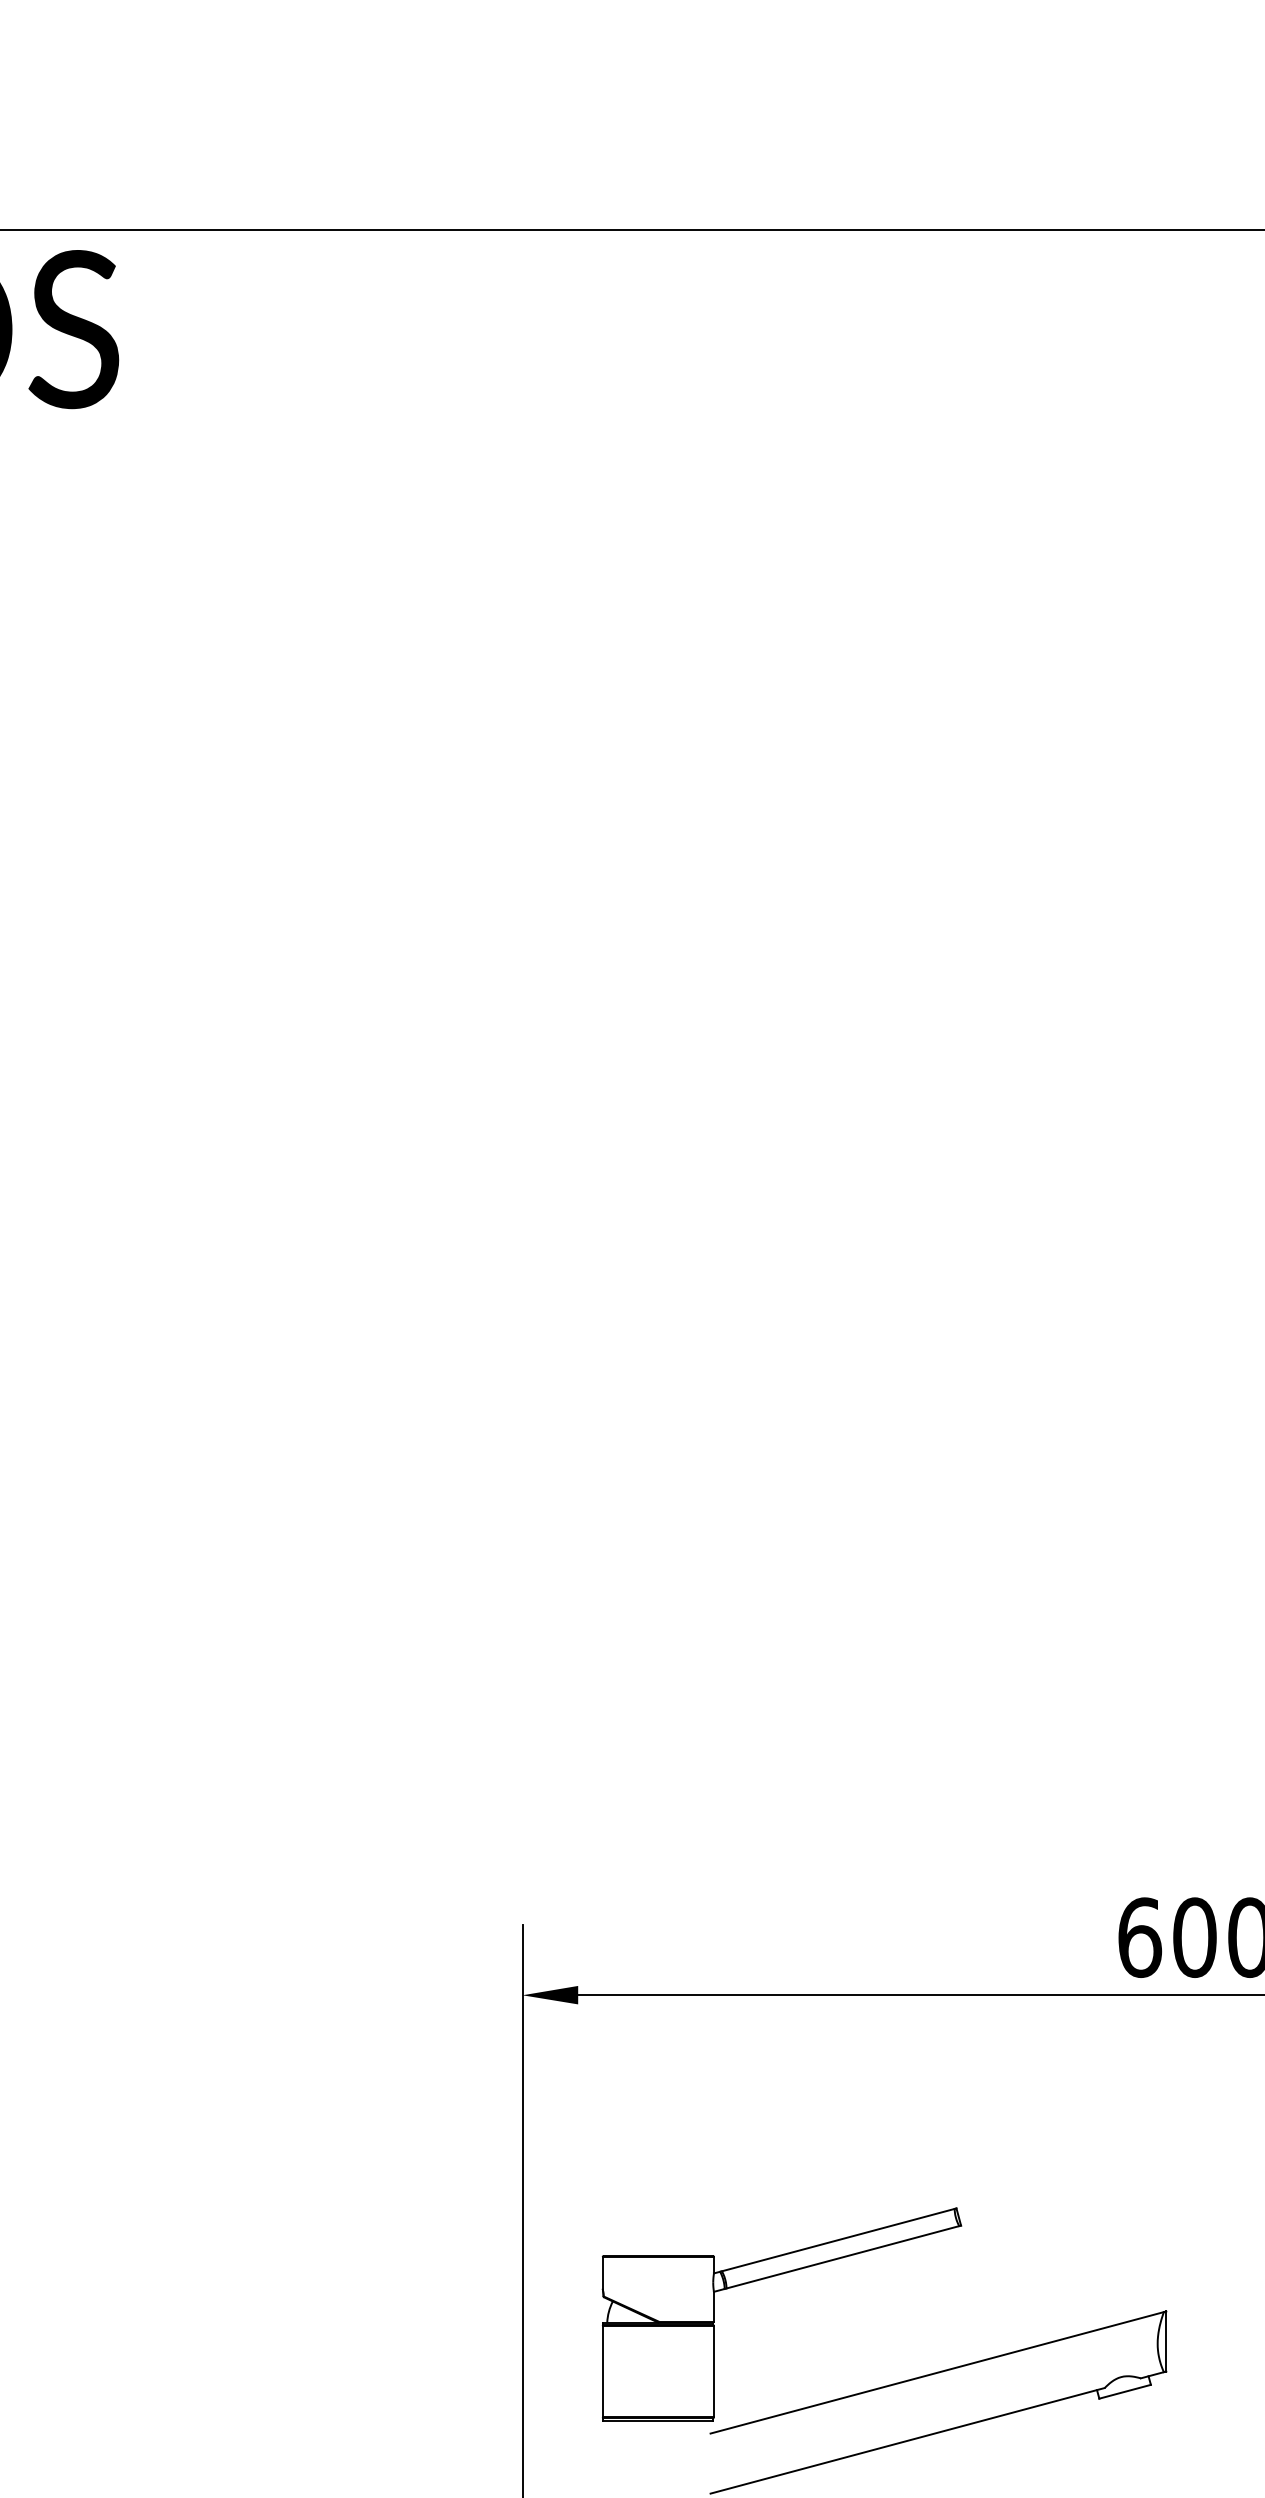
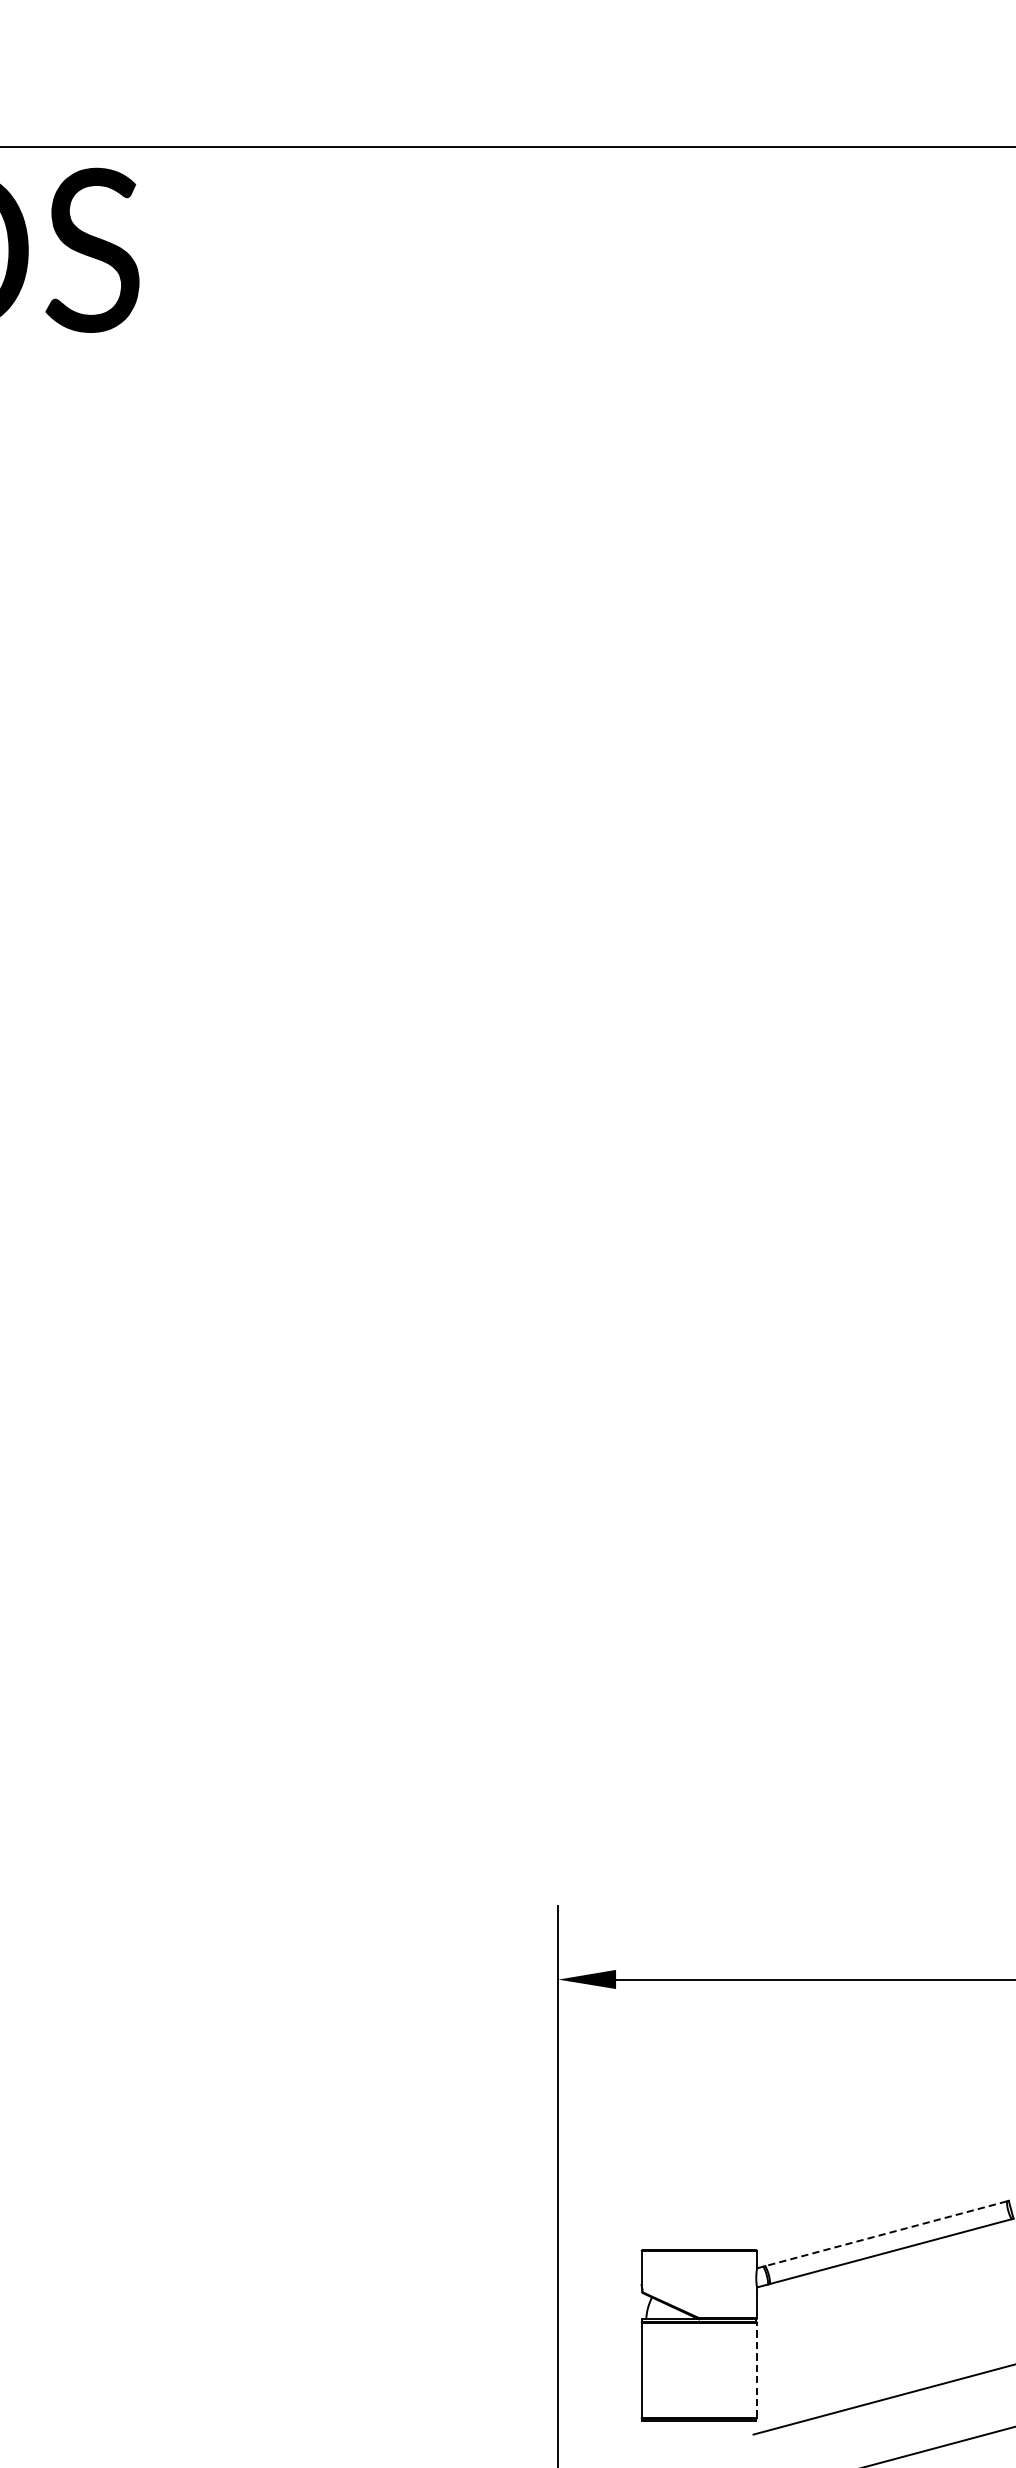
line: (837, 2240) -> (885, 2234), solid -> dashed
line: (713, 2371) -> (756, 2370), solid -> dashed

